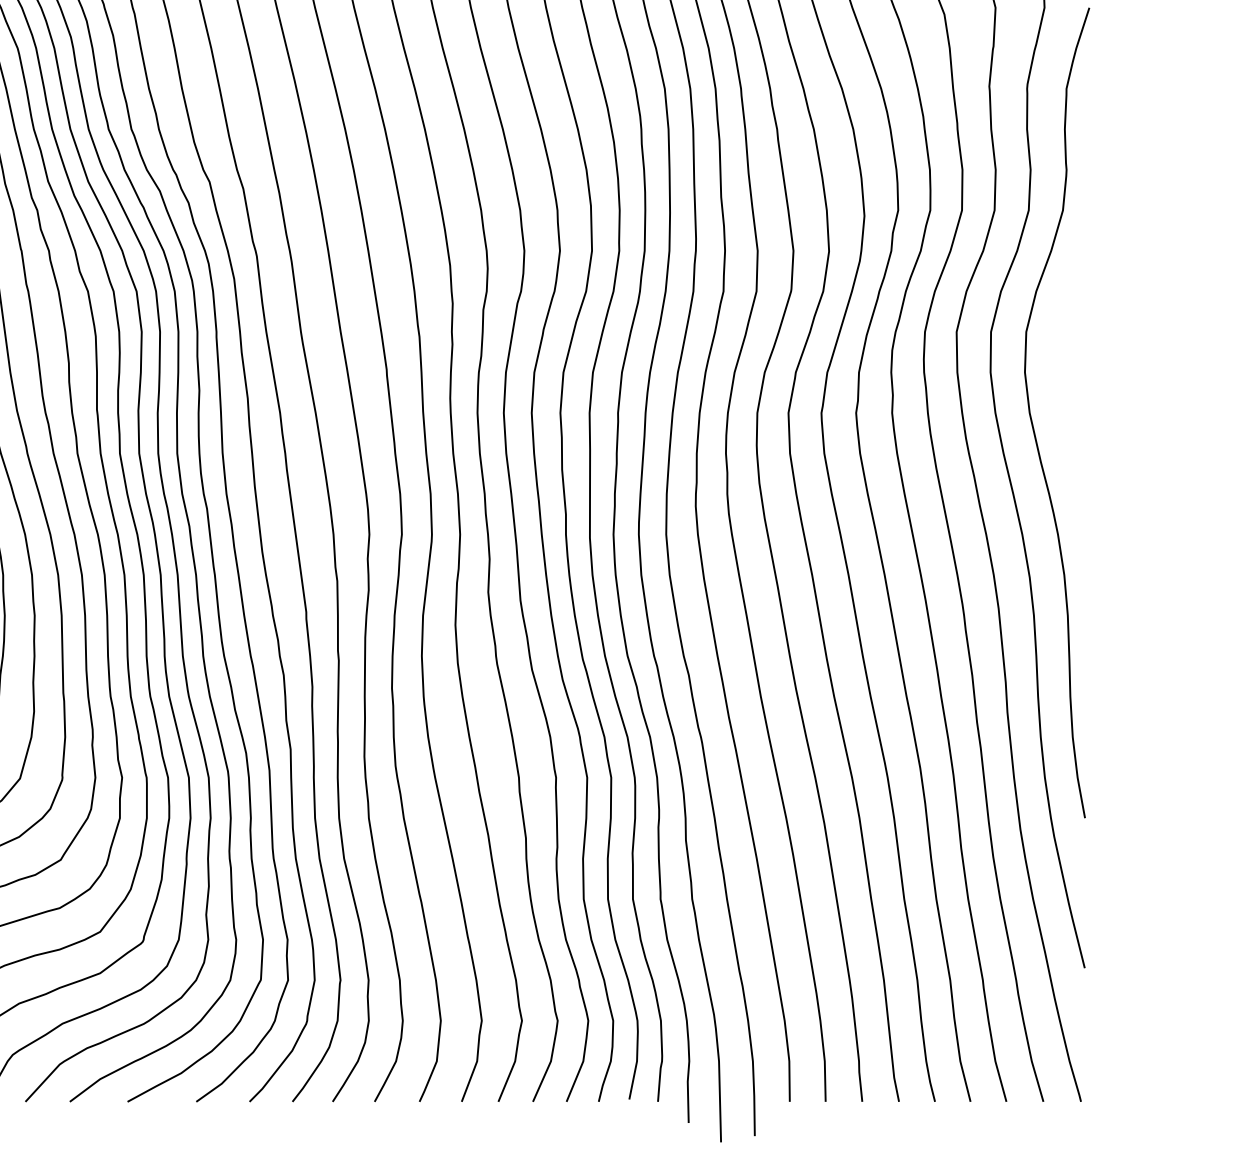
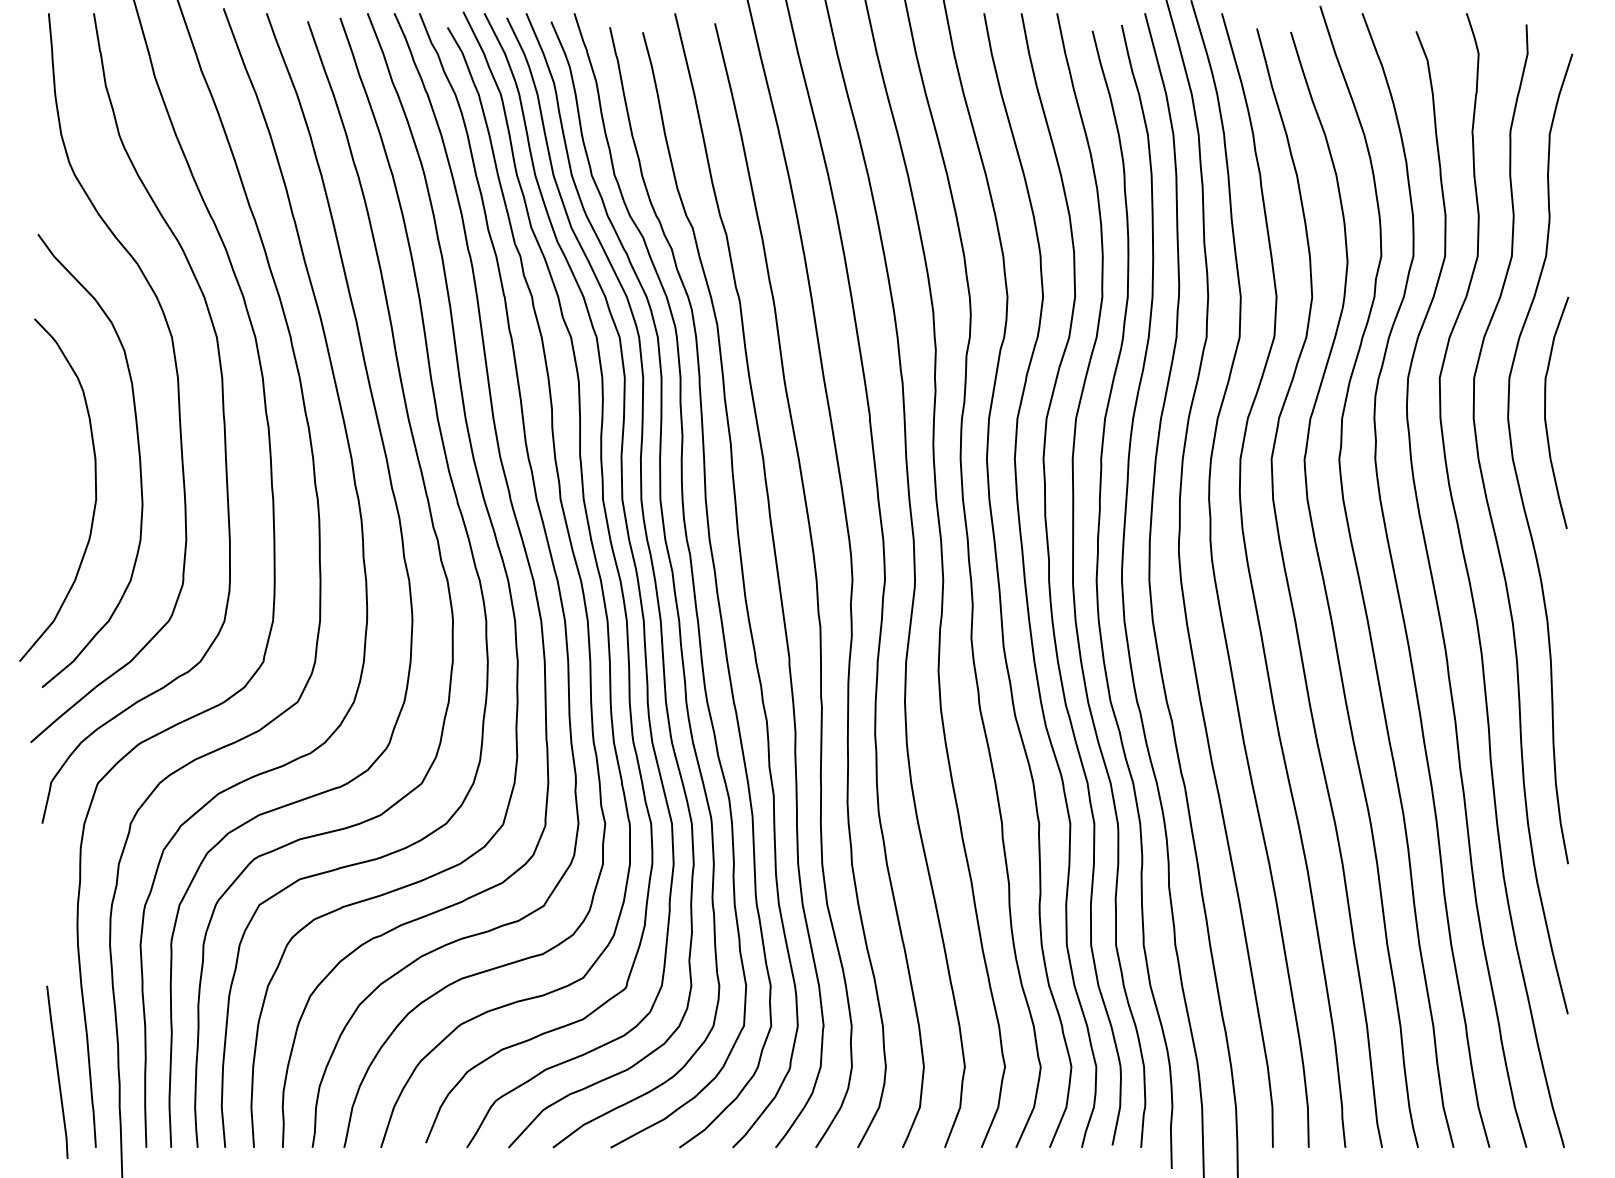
curve: (1062, 366) -> (1545, 412), added

